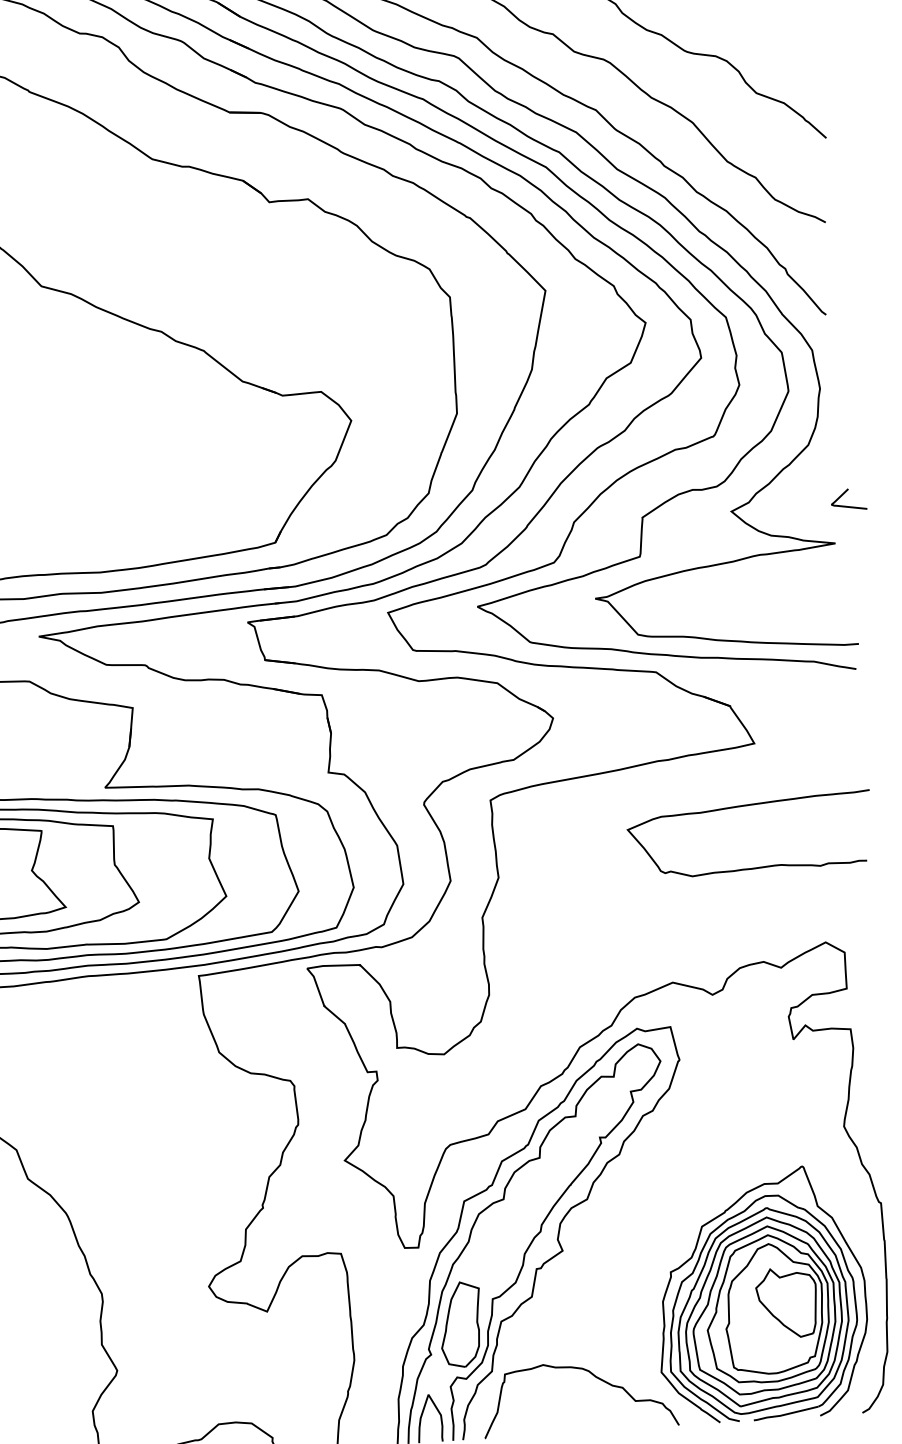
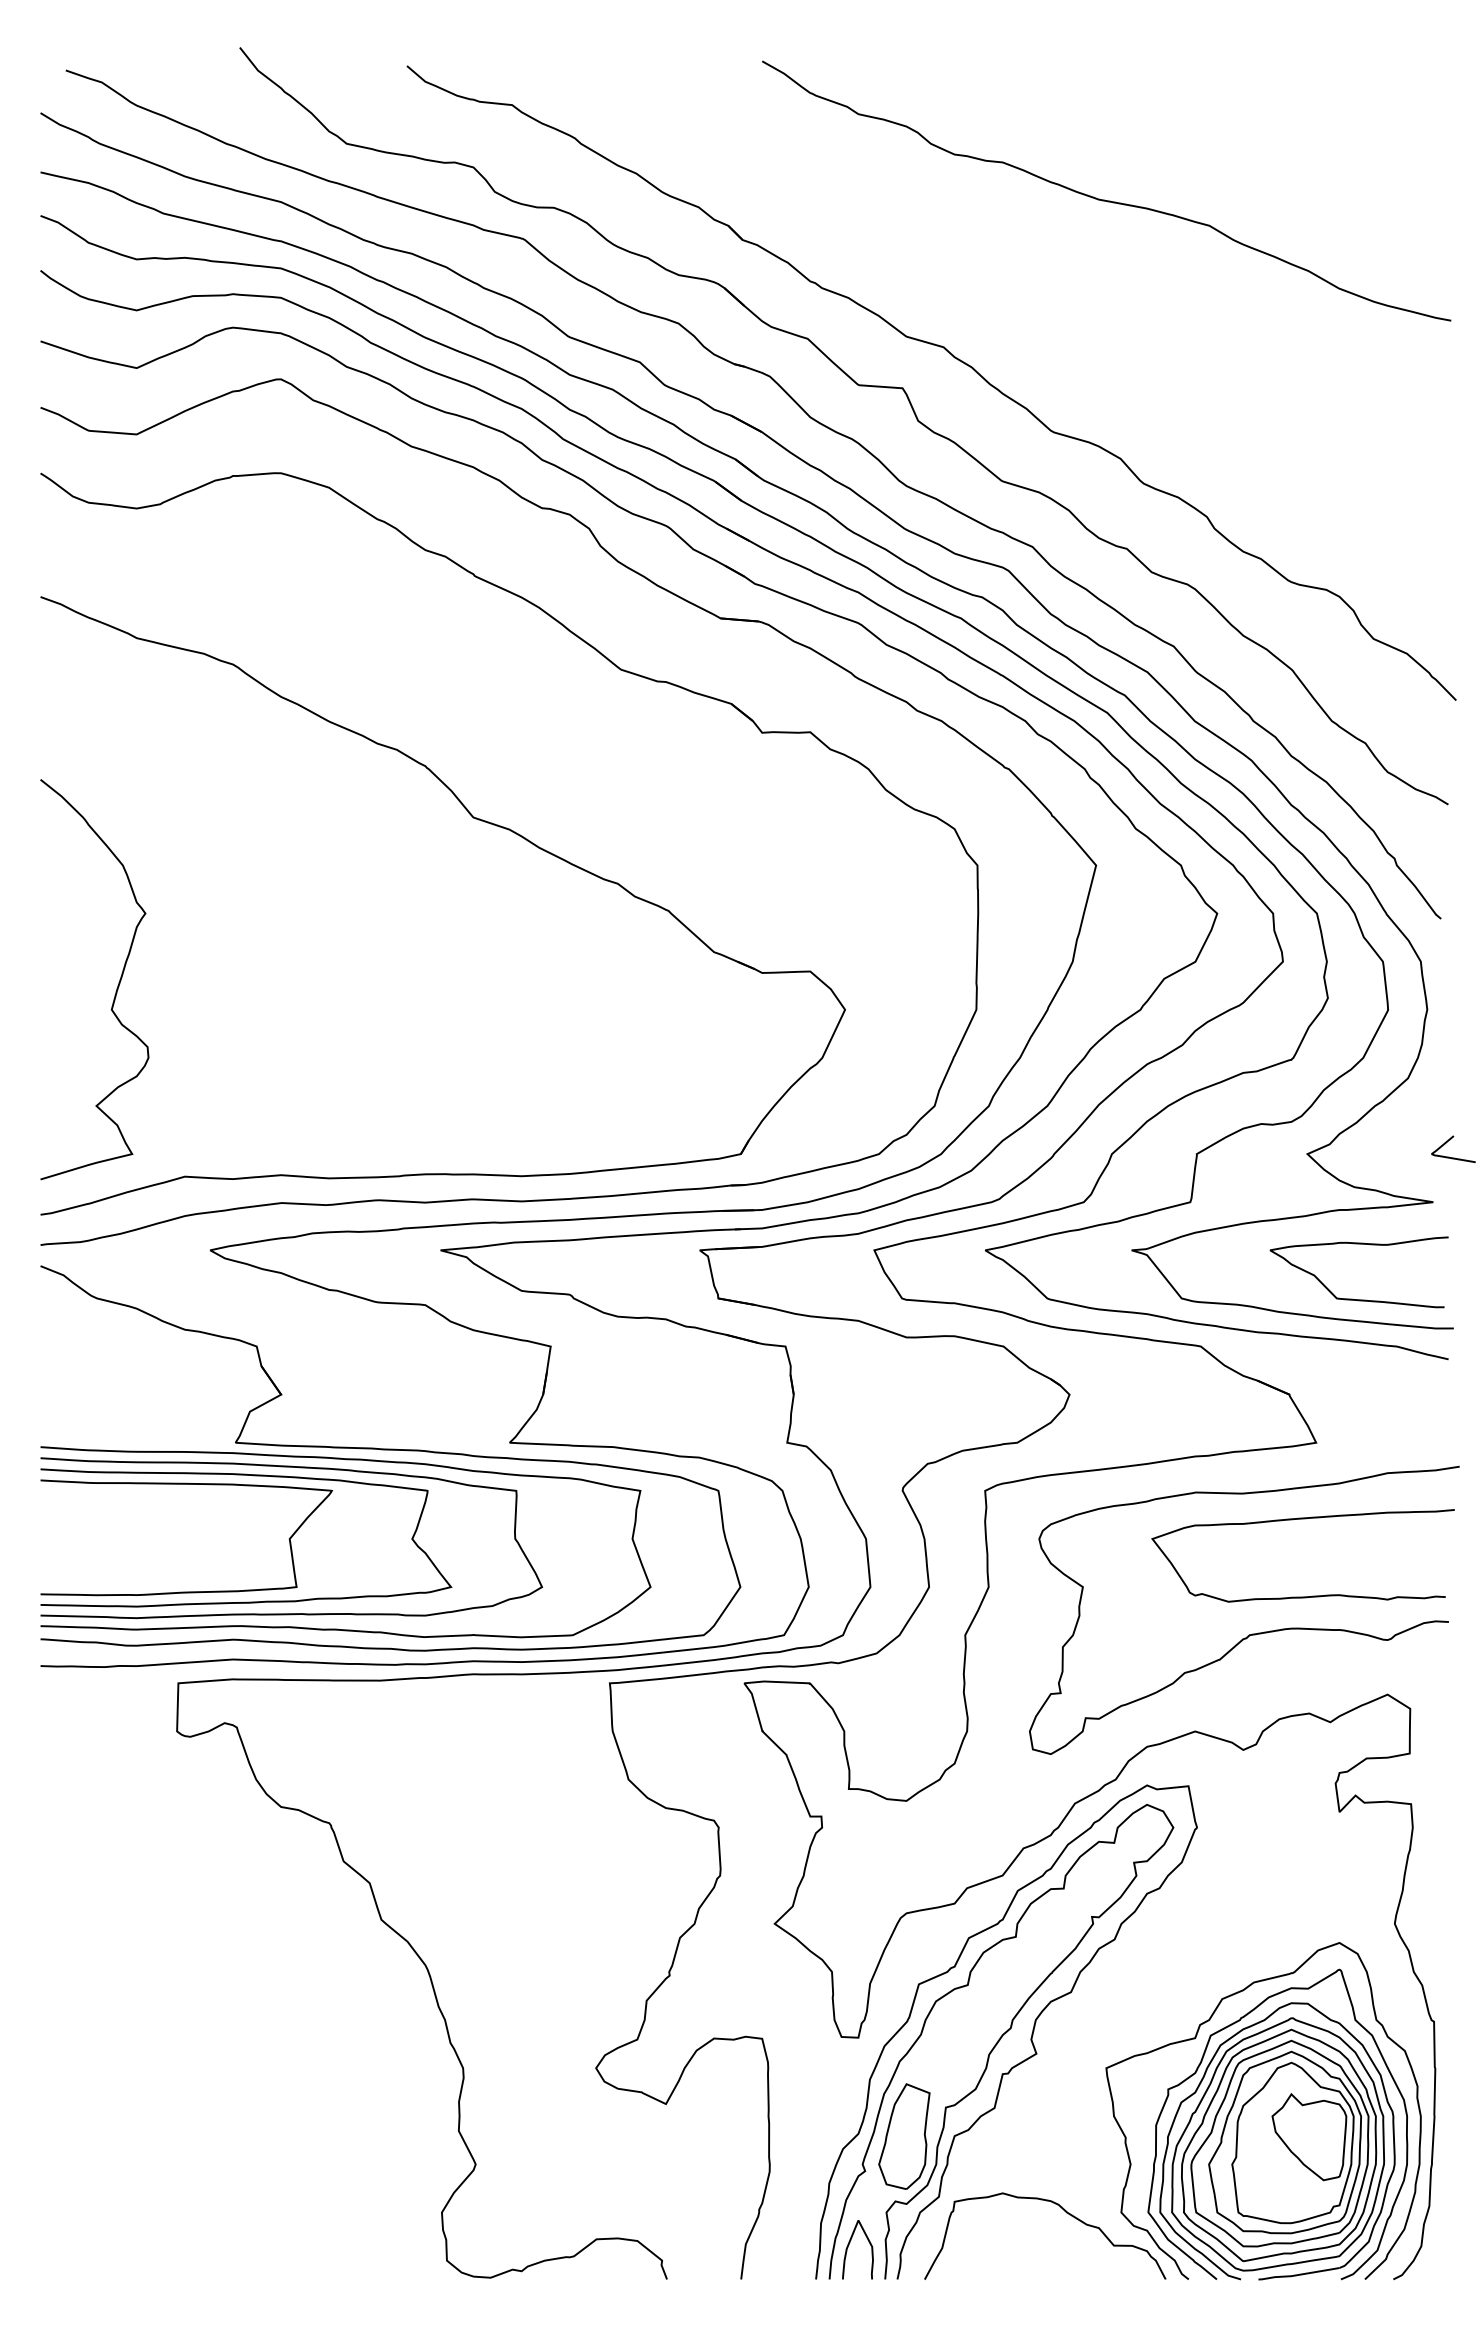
curve: (775, 625) -> (1352, 1298), added
curve: (713, 900) -> (1252, 1633), added
curve: (690, 1229) -> (1196, 2038), added

